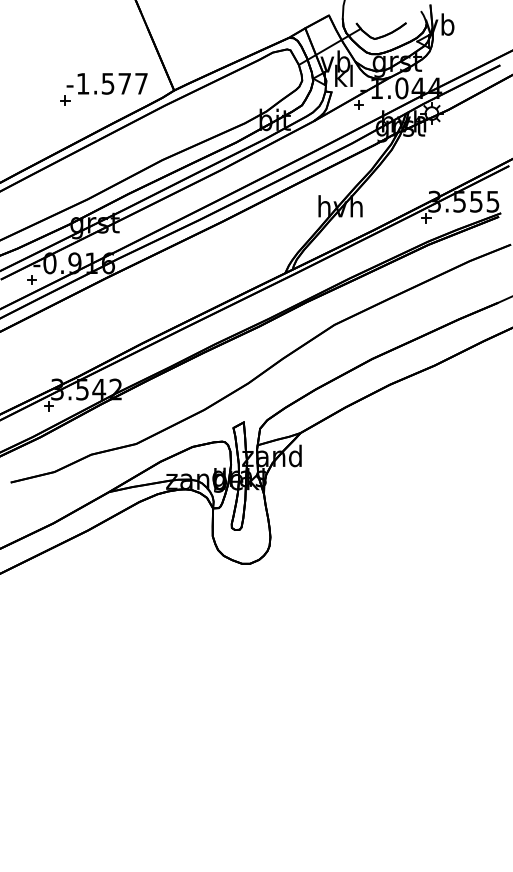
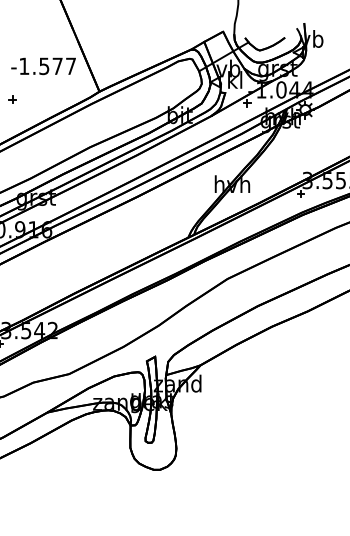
text: (106, 83) -> (43, 66), moved

